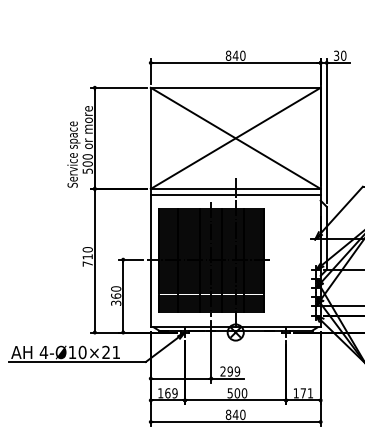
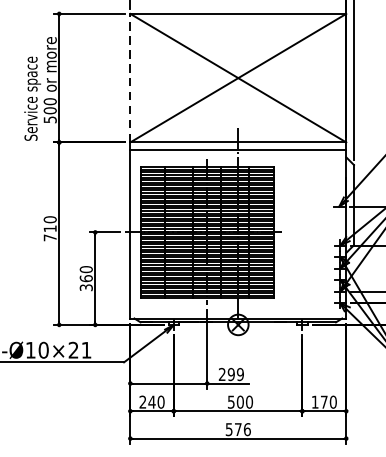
line: (150, 138) -> (129, 78), solid -> dashed
text: (167, 393) -> (151, 402), 169 -> 240
text: (310, 393) -> (333, 402), 171 -> 170
text: (235, 414) -> (238, 429), 840 -> 576

